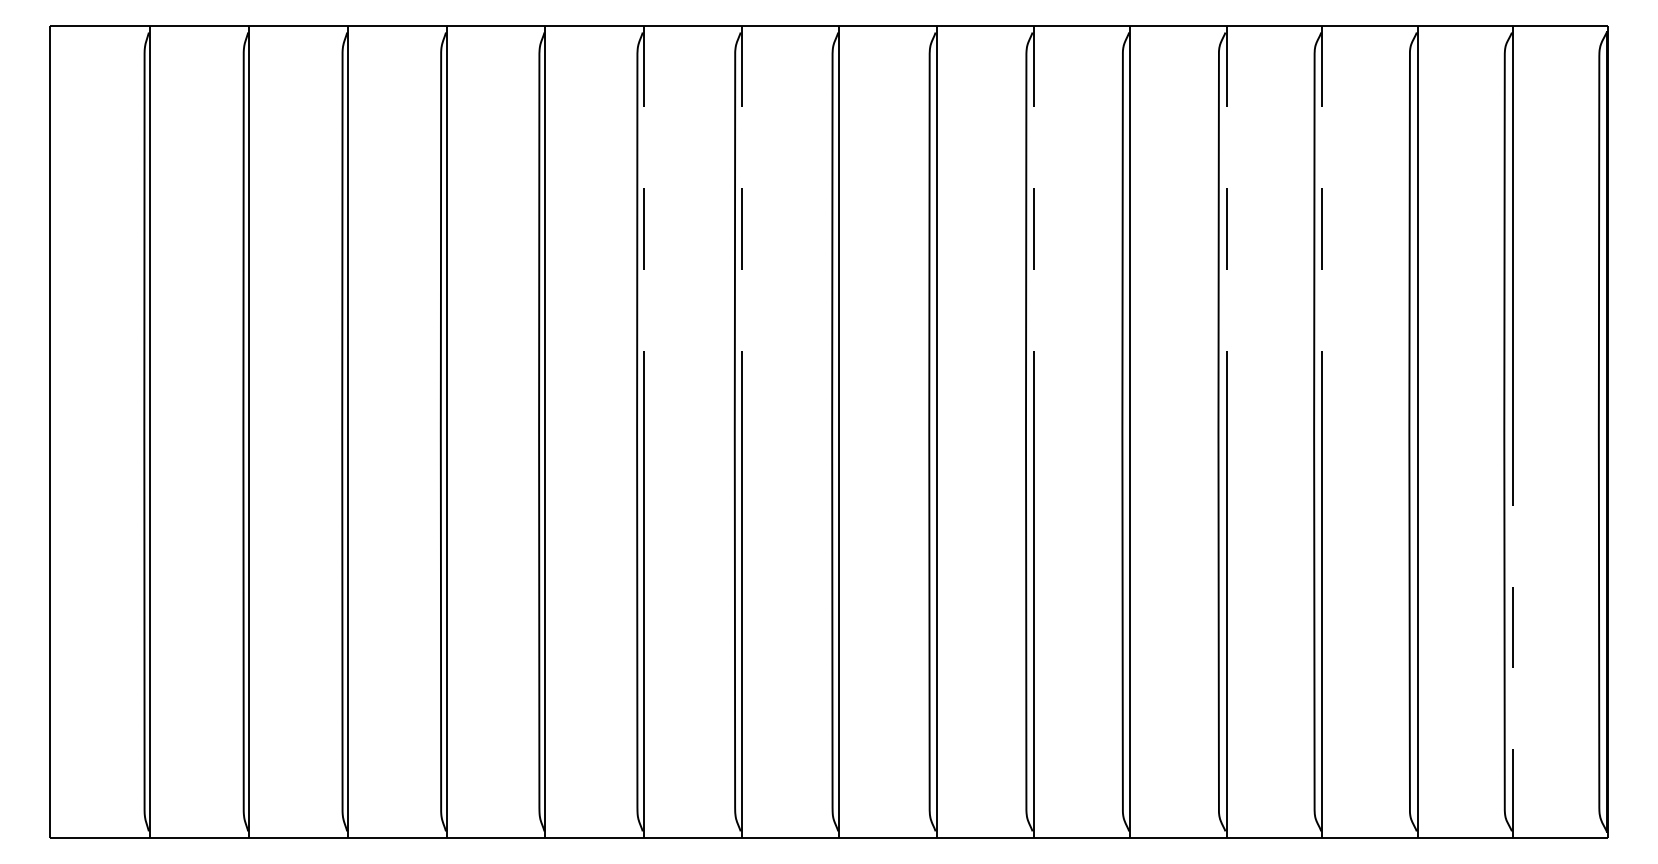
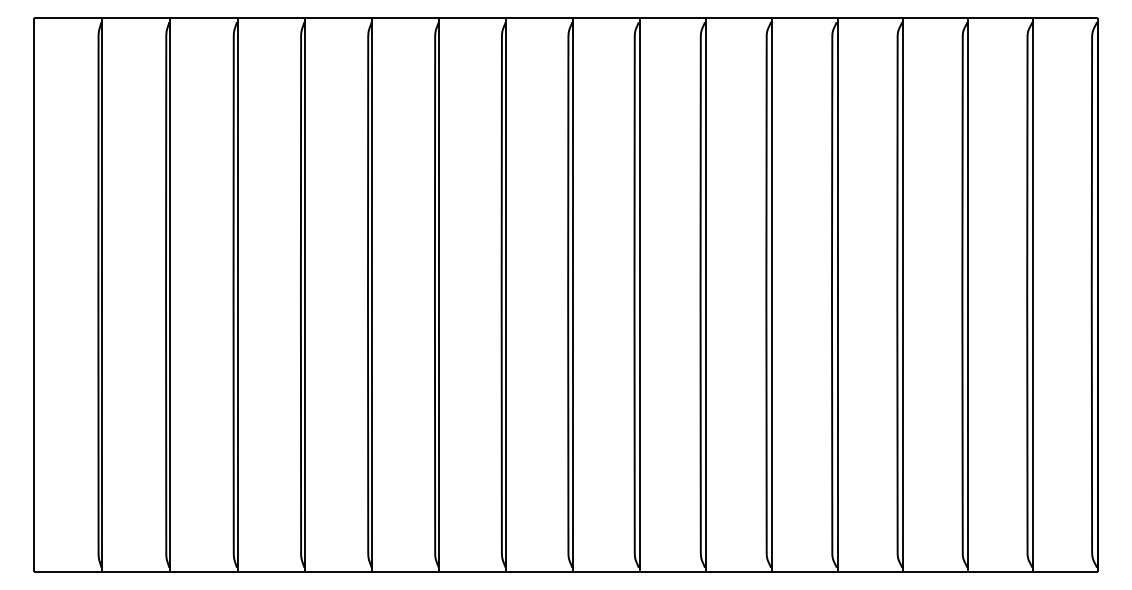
line: (643, 232) -> (439, 158), dashed -> solid
line: (741, 232) -> (506, 158), dashed -> solid
line: (1033, 232) -> (705, 158), dashed -> solid
line: (1226, 232) -> (837, 158), dashed -> solid
line: (1323, 232) -> (903, 158), dashed -> solid
line: (1513, 630) -> (1033, 430), dashed -> solid

